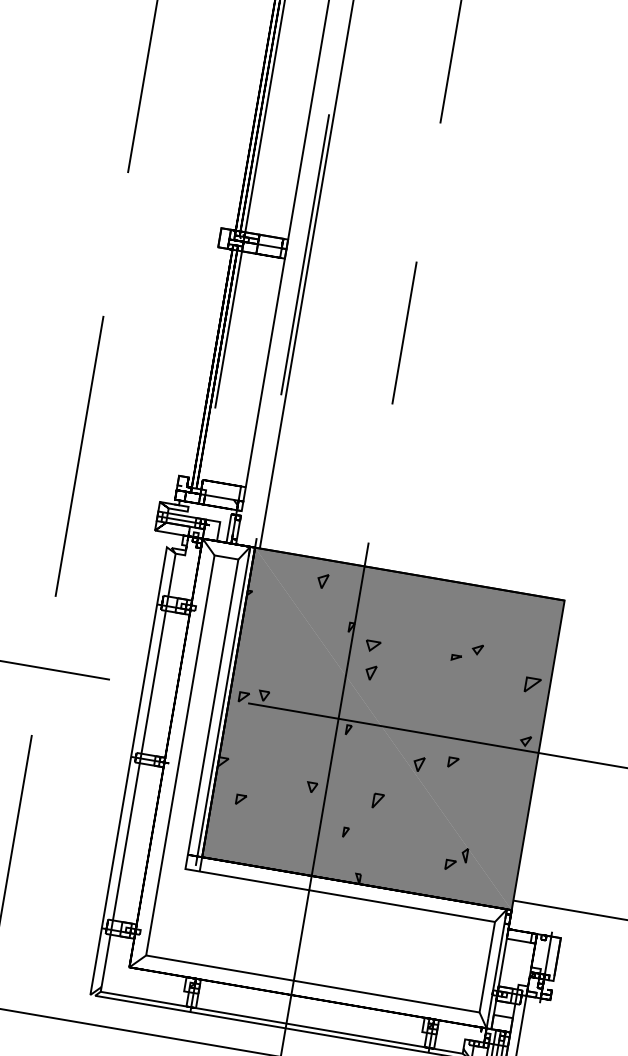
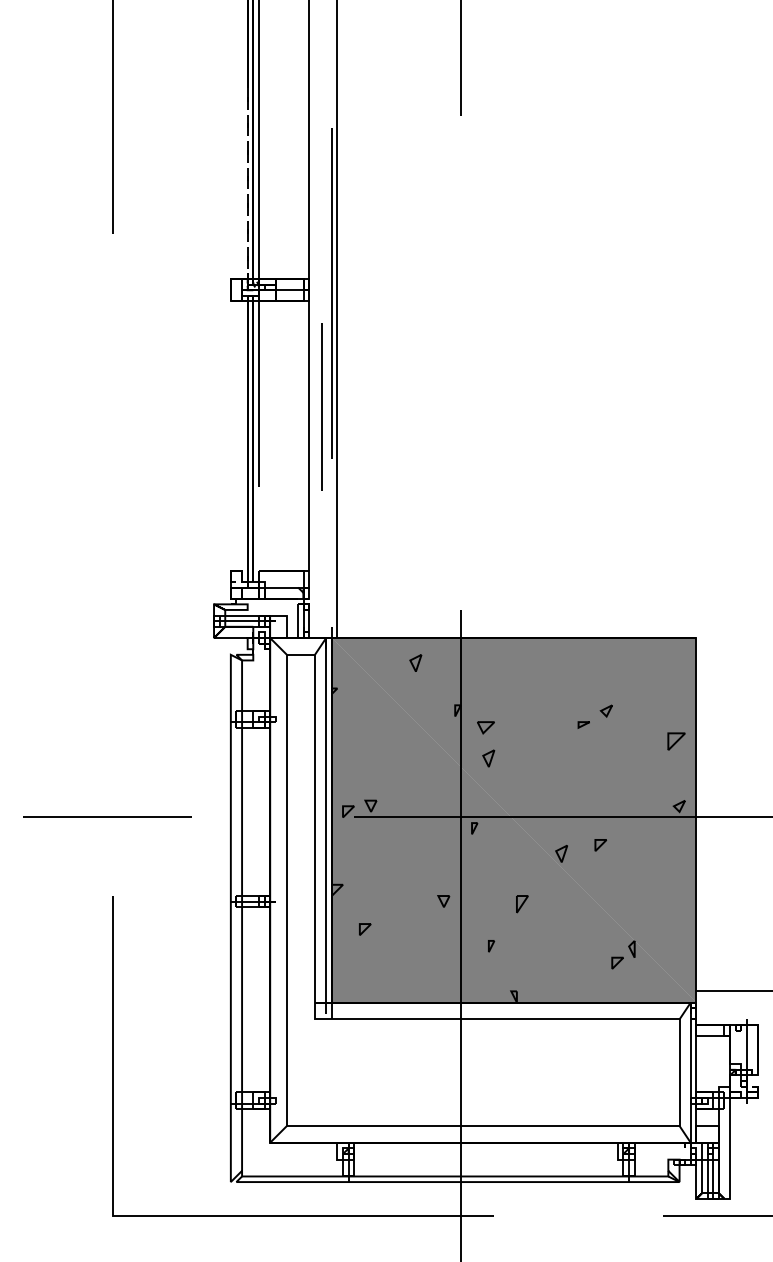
line: (234, 235) -> (247, 284), solid -> dashed
line: (404, 332) -> (321, 406), moved
line: (79, 455) -> (112, 567), removed

